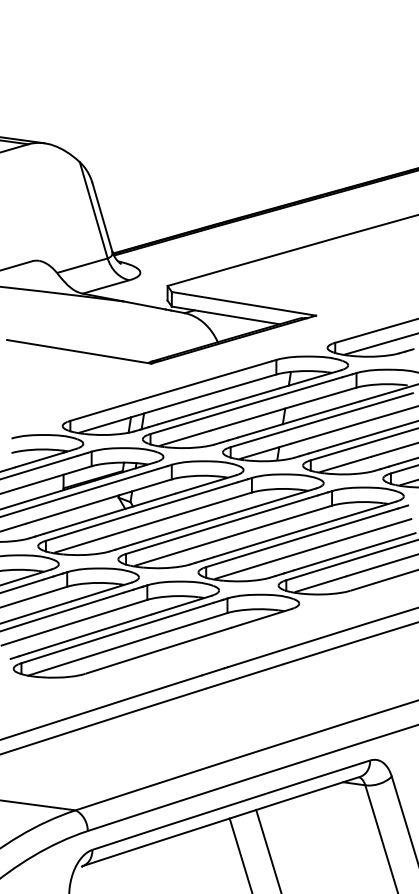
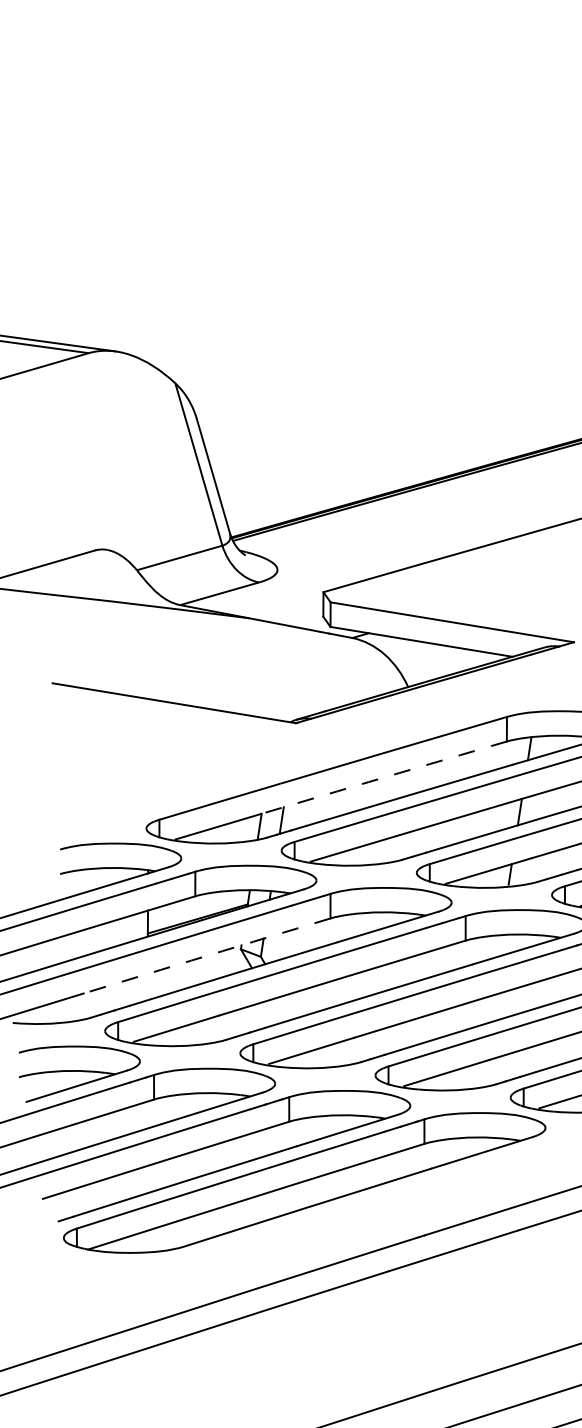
arc: (203, 395) -> (383, 776), solid -> dashed
arc: (98, 501) -> (206, 955), solid -> dashed

